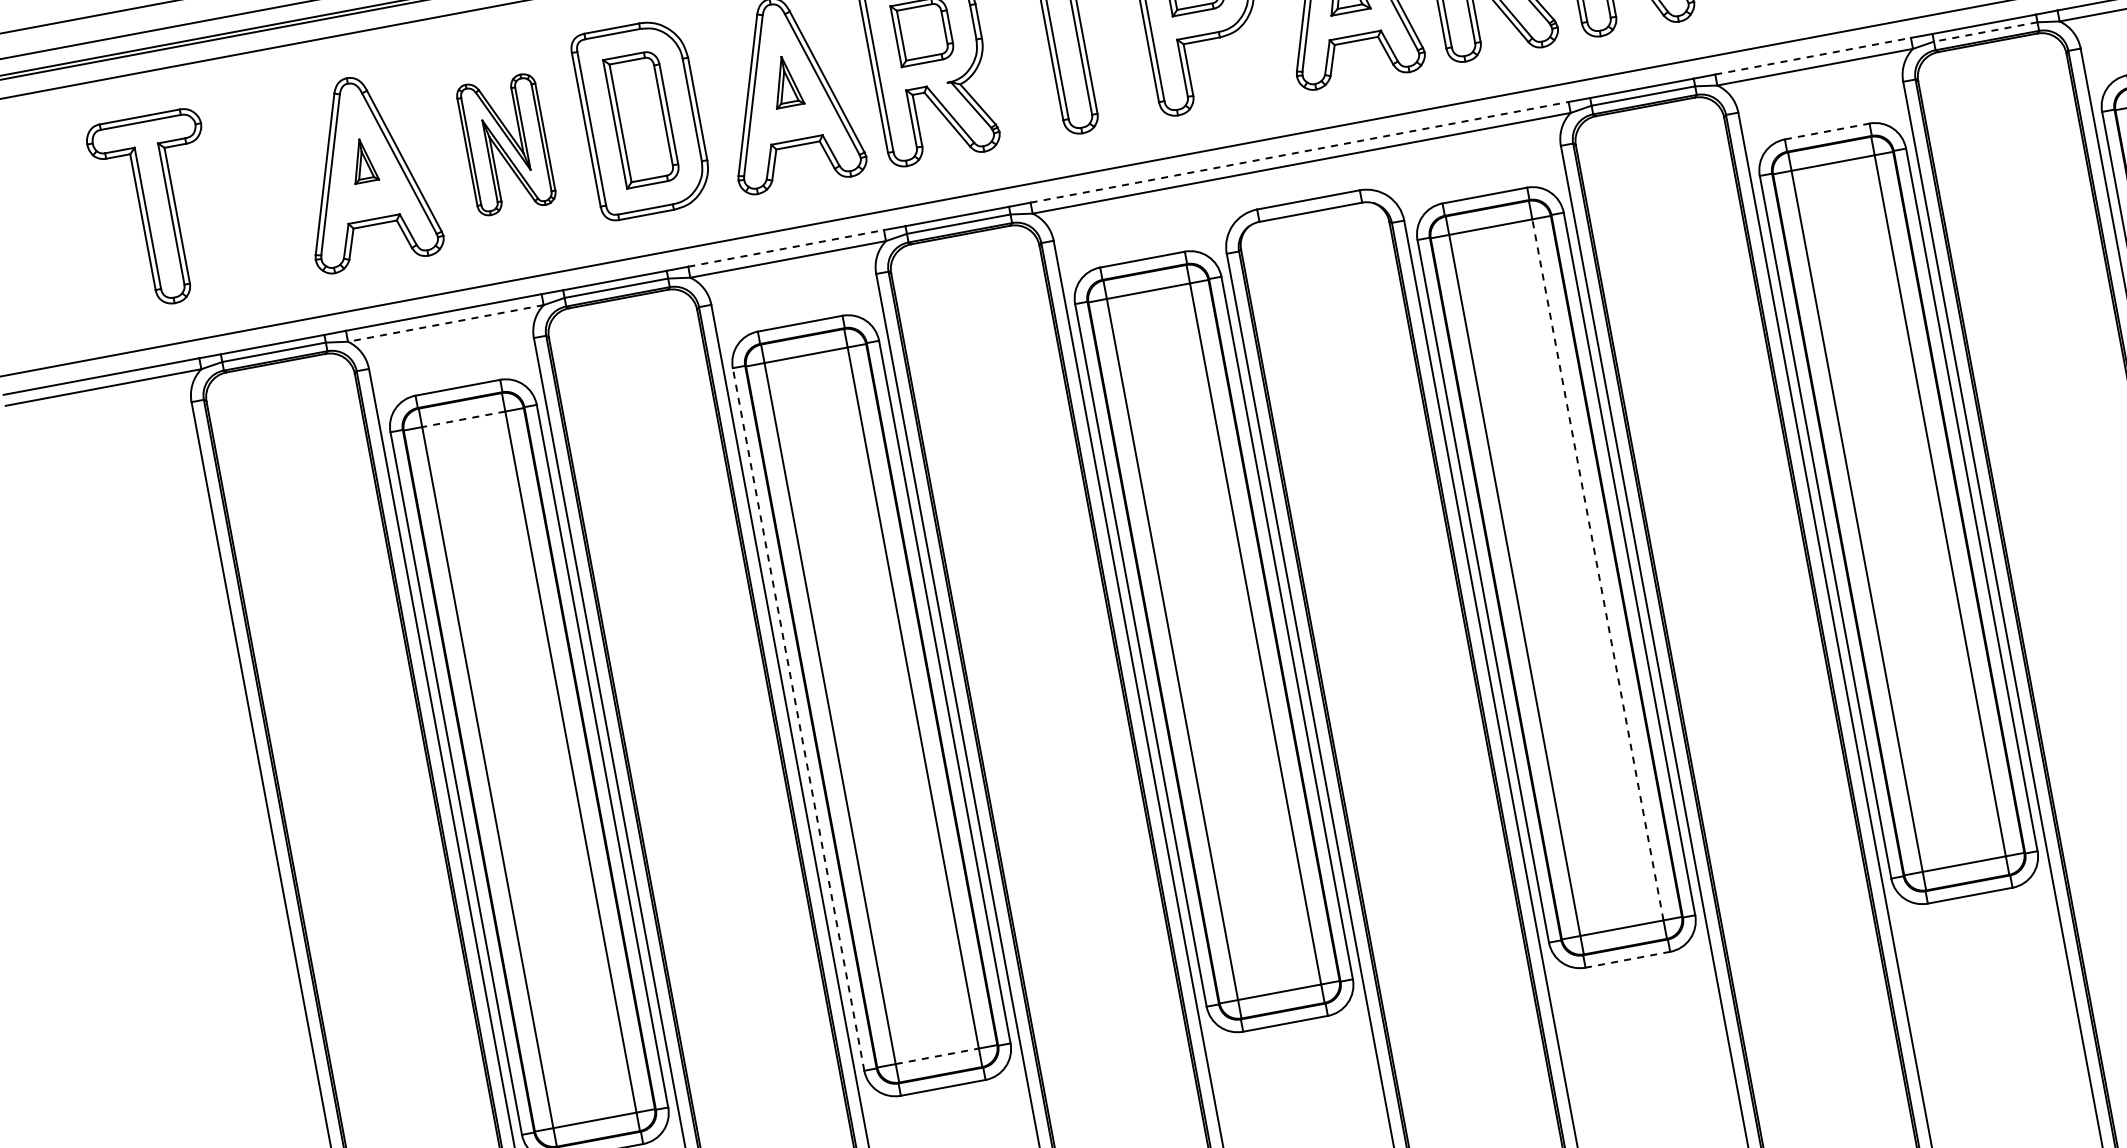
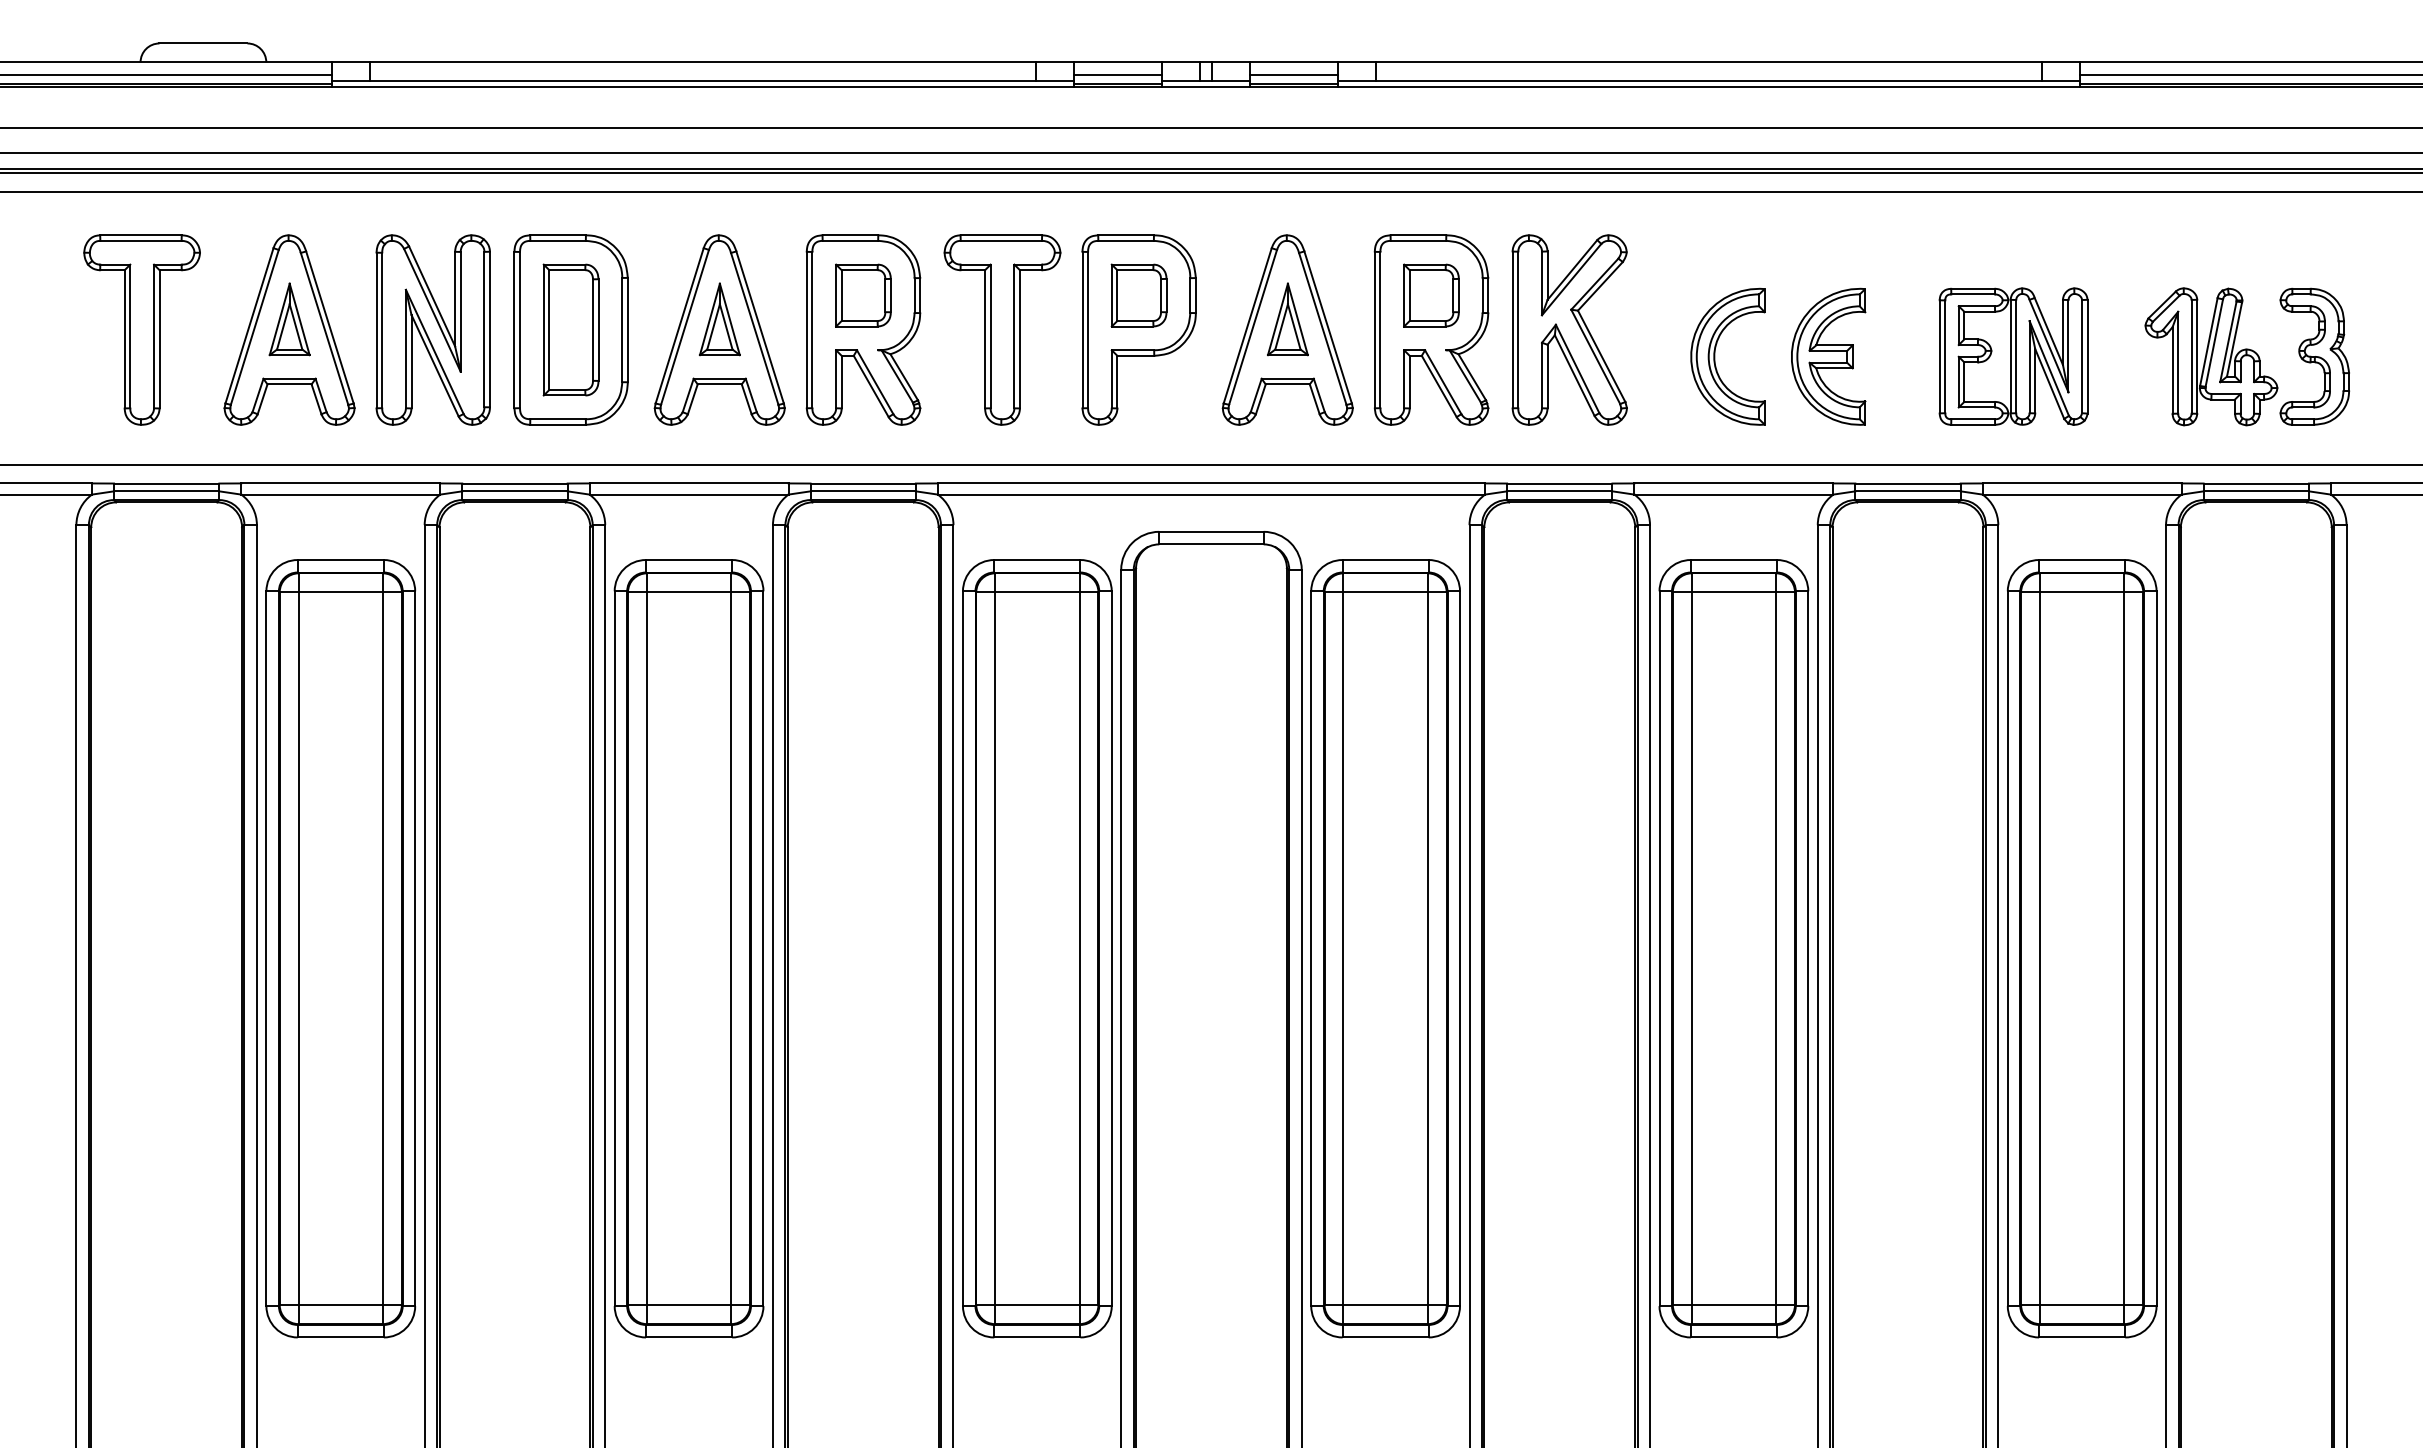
line: (1986, 32) -> (1908, 491), dashed -> solid
line: (1812, 56) -> (1733, 483), dashed -> solid
part: (785, 81) -> (719, 319), size x1.43
line: (1827, 131) -> (1734, 560), dashed -> solid
part: (505, 144) -> (432, 329), size x1.43
line: (1299, 152) -> (1211, 483), dashed -> solid
part: (363, 160) -> (289, 319), size x1.67
part: (157, 209) -> (141, 329), moved
line: (786, 248) -> (689, 483), dashed -> solid
line: (445, 323) -> (340, 494), dashed -> solid
line: (463, 419) -> (340, 592), dashed -> solid
line: (1597, 569) -> (1427, 948), dashed -> solid
line: (798, 719) -> (614, 948), dashed -> solid
line: (1627, 959) -> (1385, 1337), dashed -> solid
line: (937, 1056) -> (689, 1305), dashed -> solid

